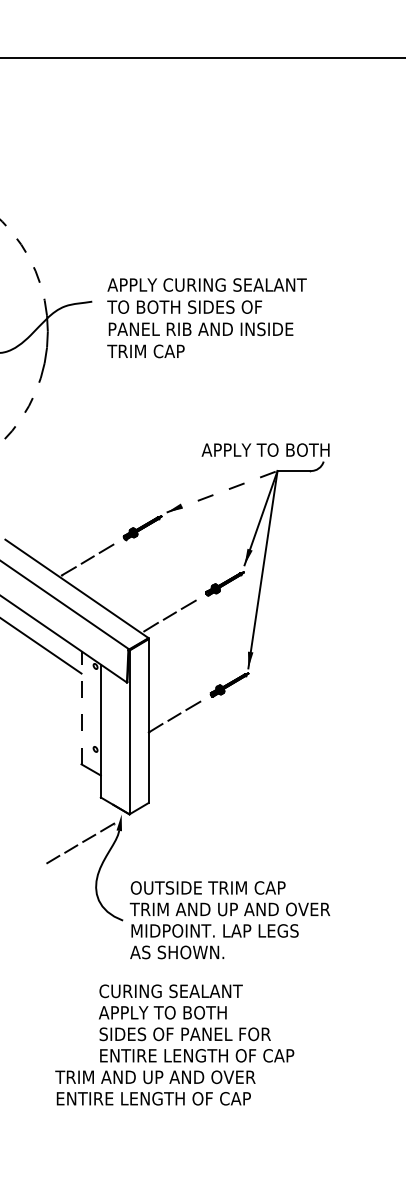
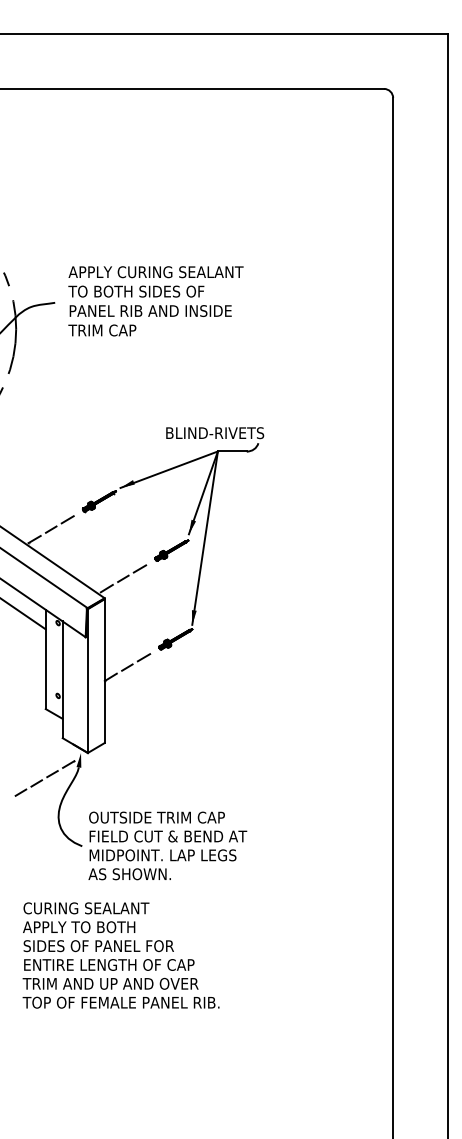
text: (206, 318) -> (155, 301), moved
text: (265, 450) -> (207, 433), APPLY TO BOTH -> BLIND-RIVETS
line: (222, 491) -> (169, 469), dashed -> solid
line: (81, 707) -> (45, 659), dashed -> solid
text: (229, 909) -> (175, 836), TRIM AND UP AND OVER -> FIELD CUT & BEND AT
text: (196, 1023) -> (108, 936), moved
text: (166, 1098) -> (120, 1002), ENTIRE LENGTH OF CAP -> TOP OF FEMALE PANEL RIB.

